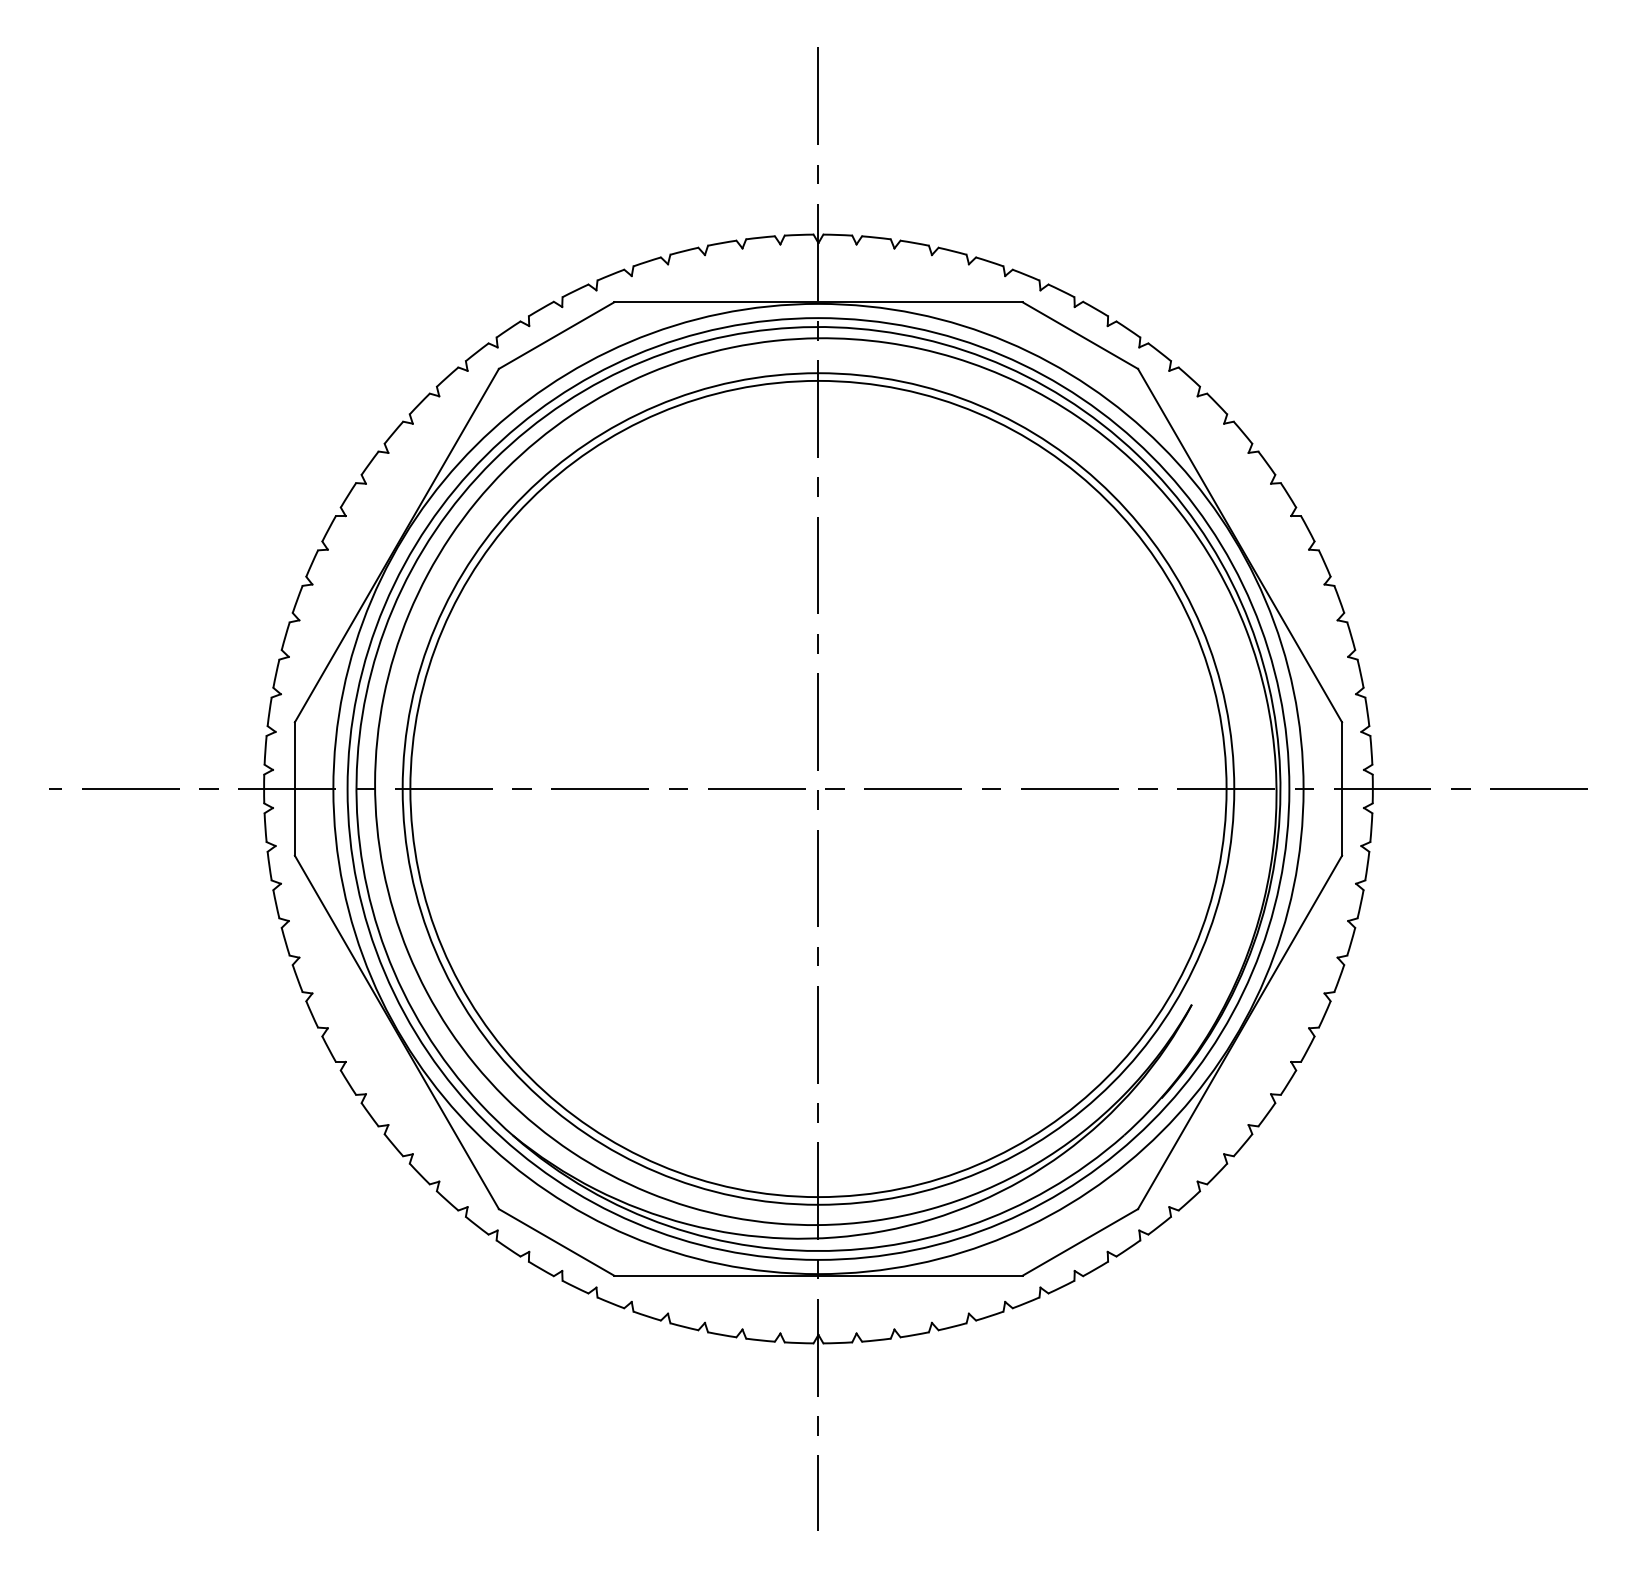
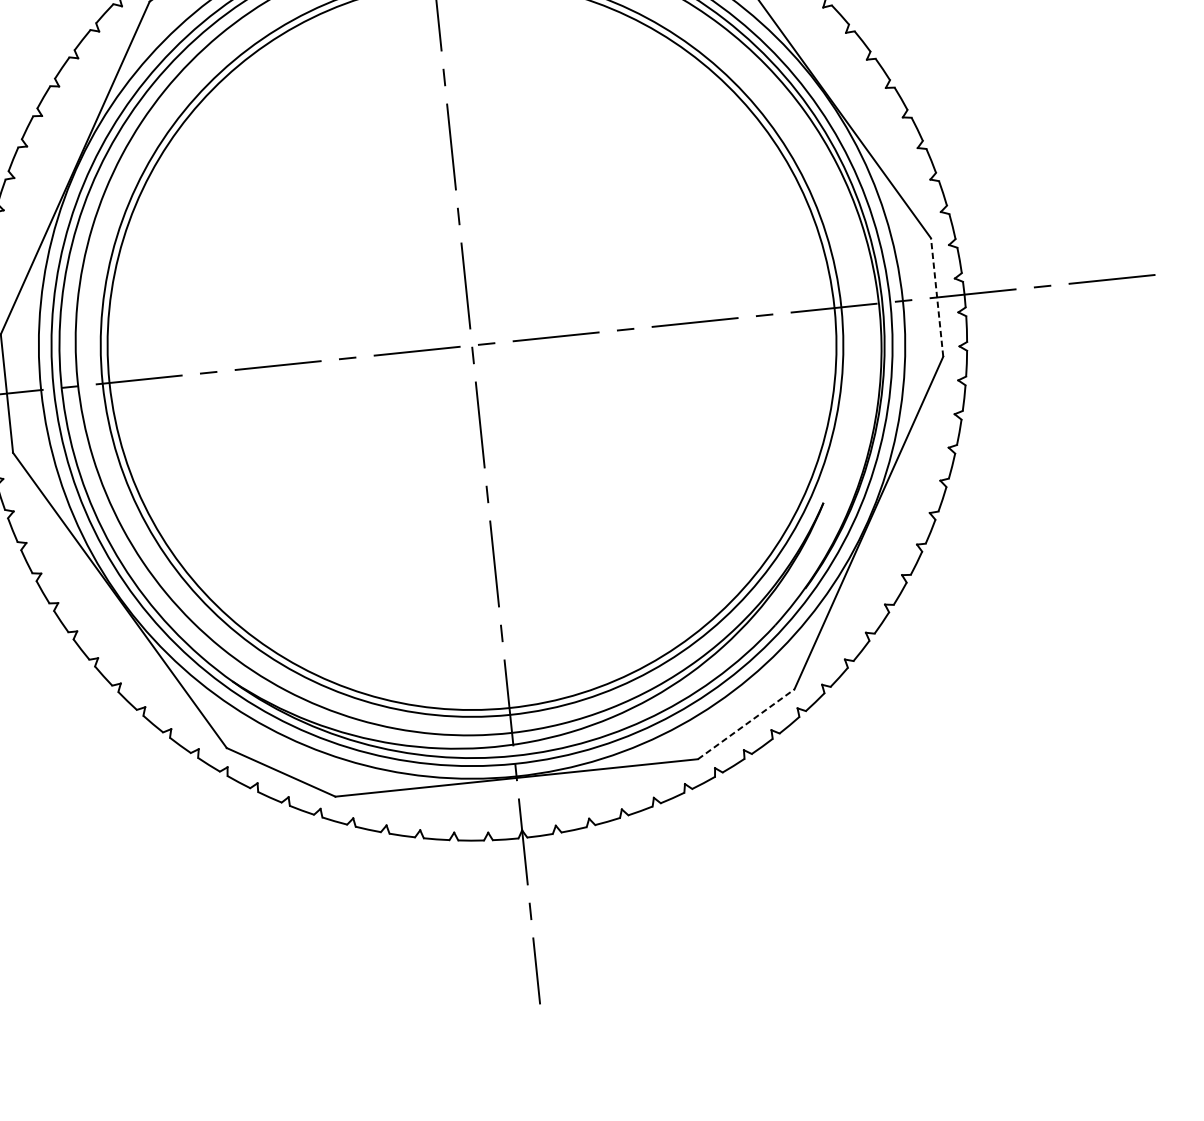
line: (1342, 789) -> (937, 297), solid -> dashed
line: (1080, 1242) -> (746, 724), solid -> dashed

